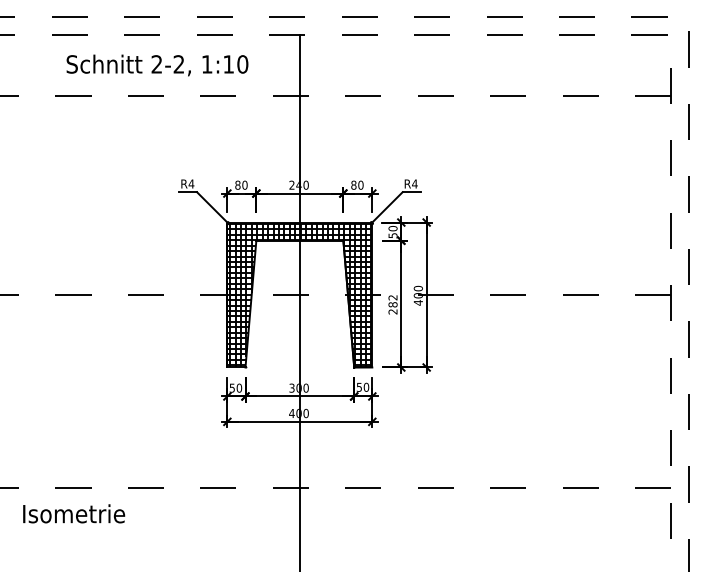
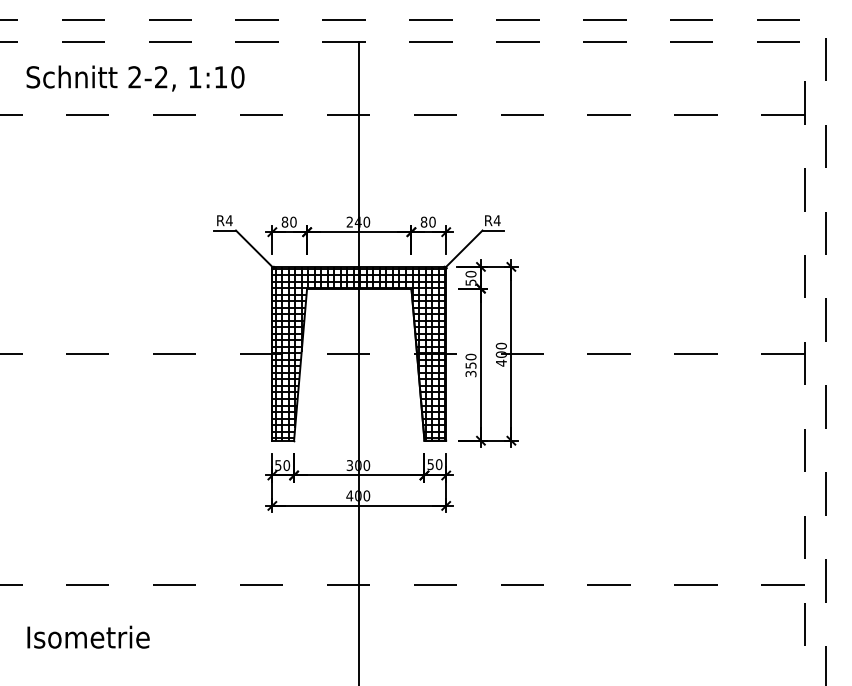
text: (157, 65) -> (135, 78), moved
text: (392, 304) -> (470, 365), 282 -> 350
text: (74, 513) -> (88, 636), moved

